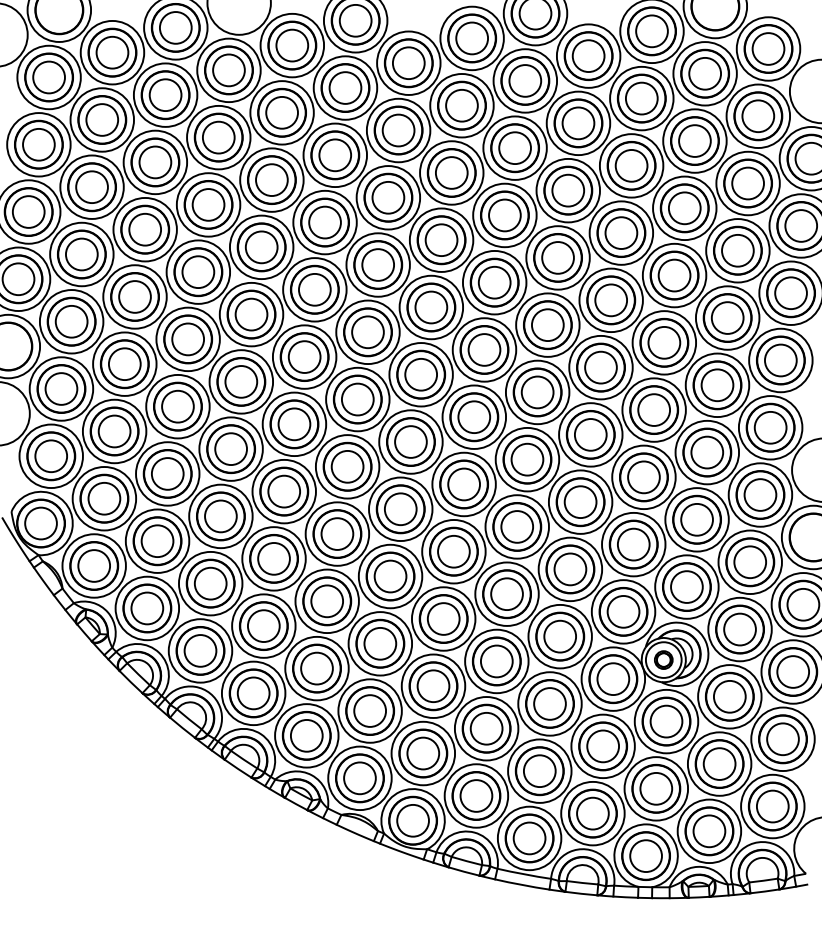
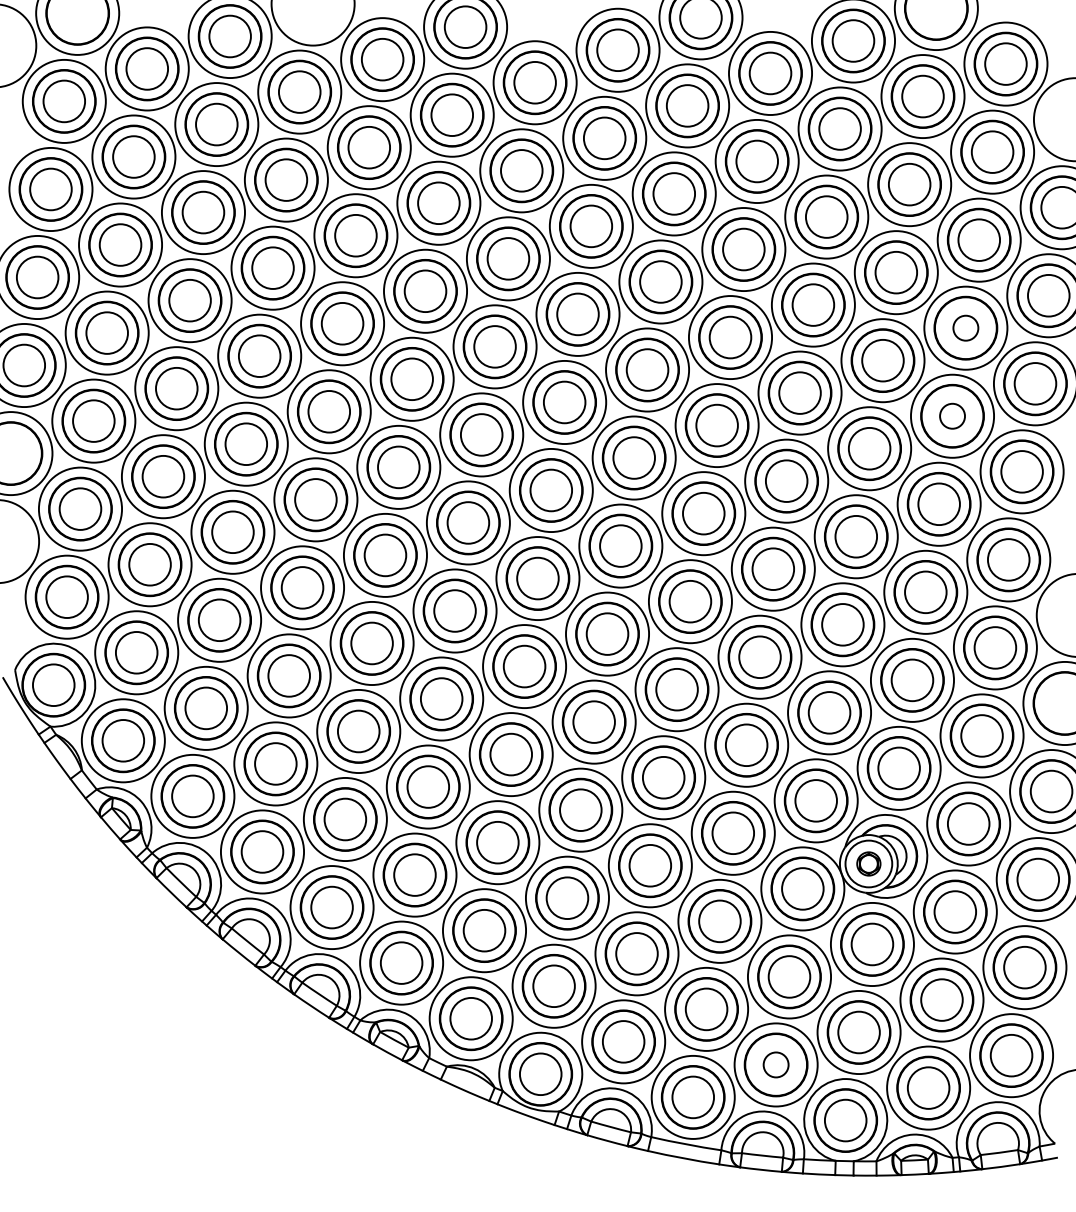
circle: (737, 250) -> (965, 327), size x0.6
circle: (727, 317) -> (952, 415), size x0.6
circle: (592, 813) -> (775, 1064), size x0.6

